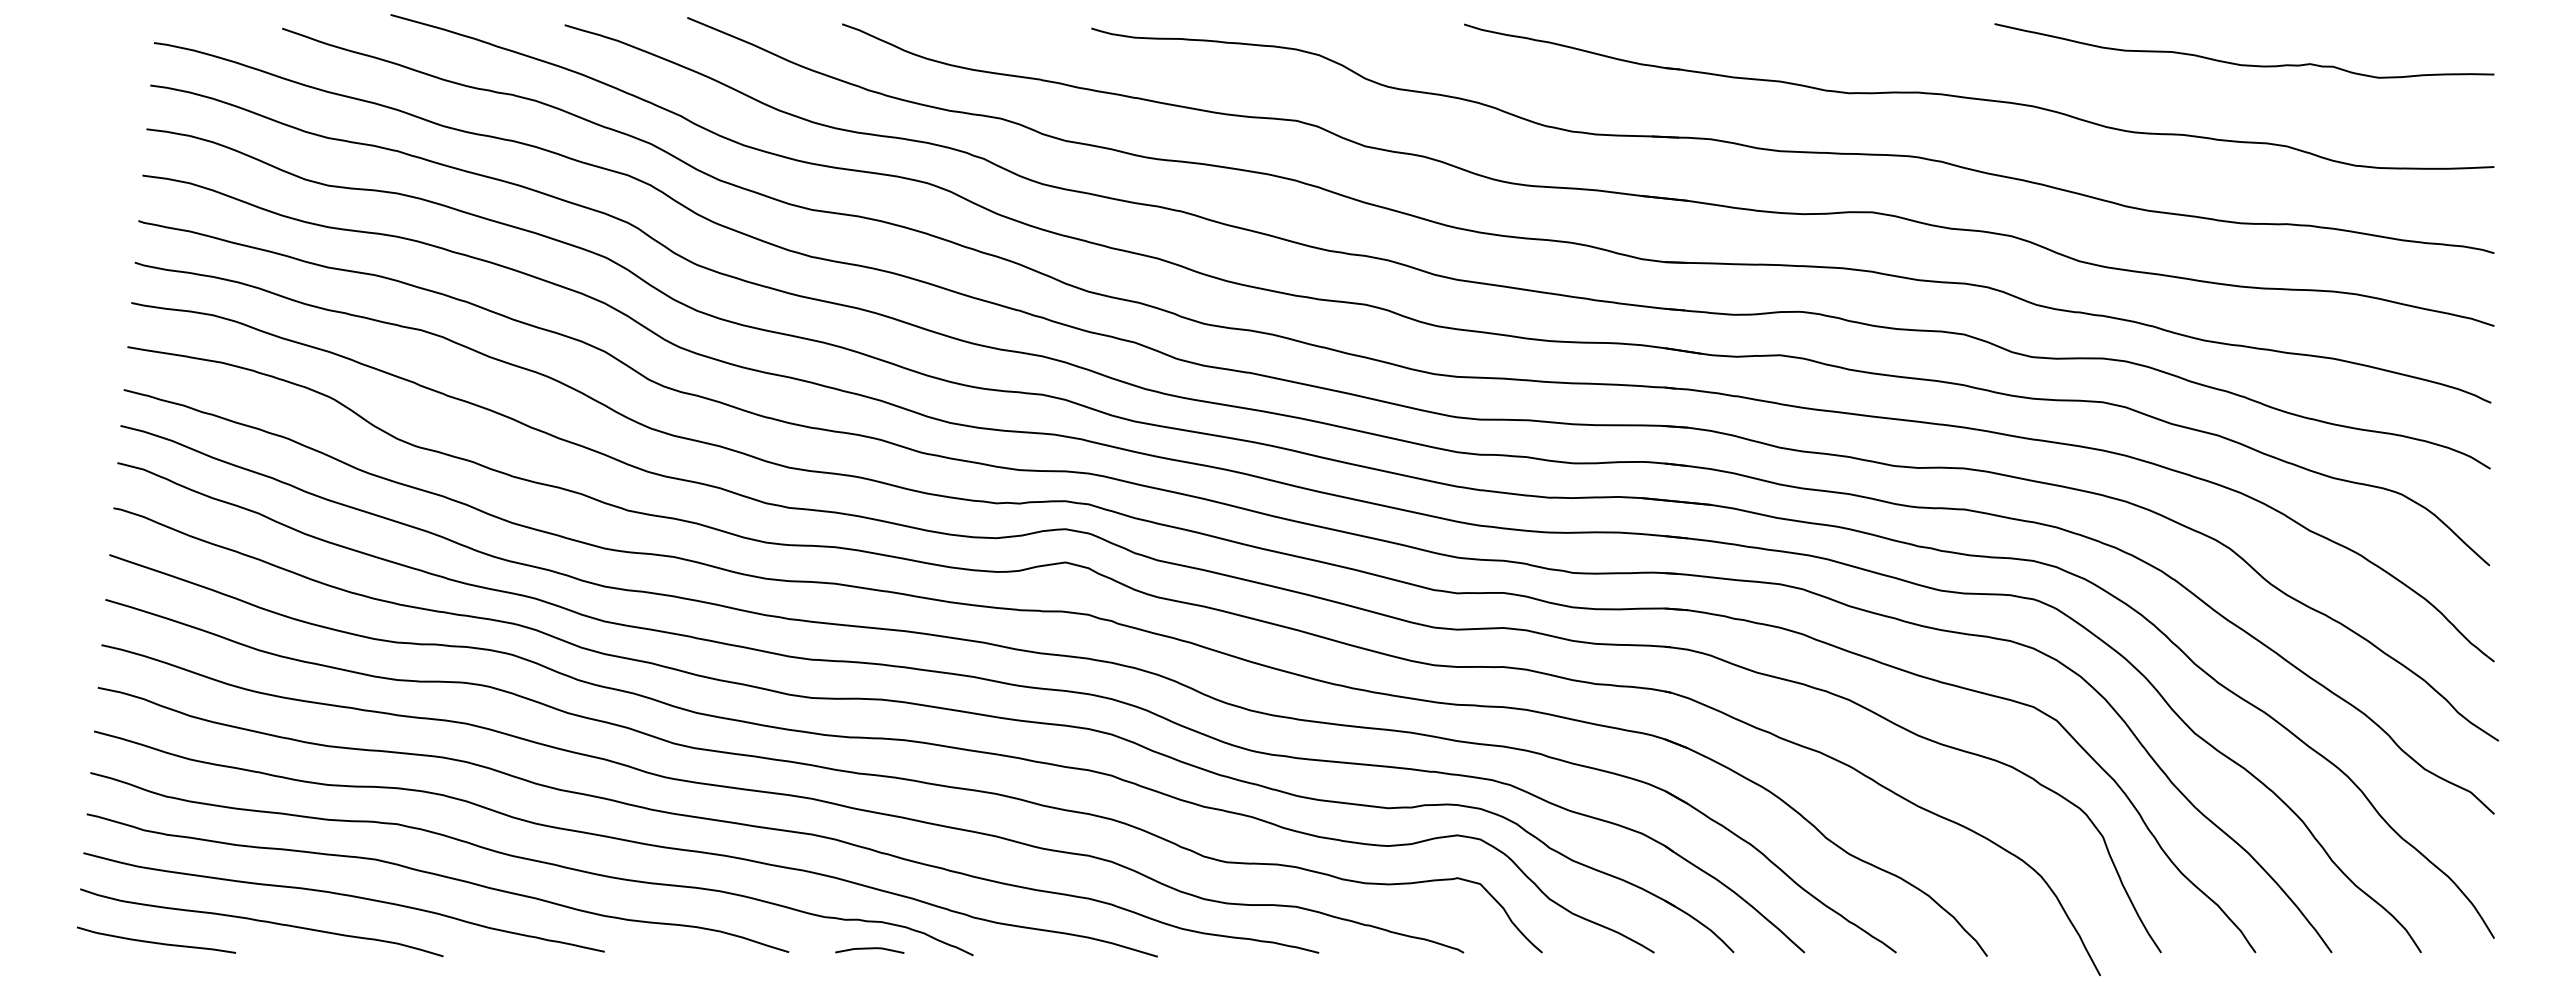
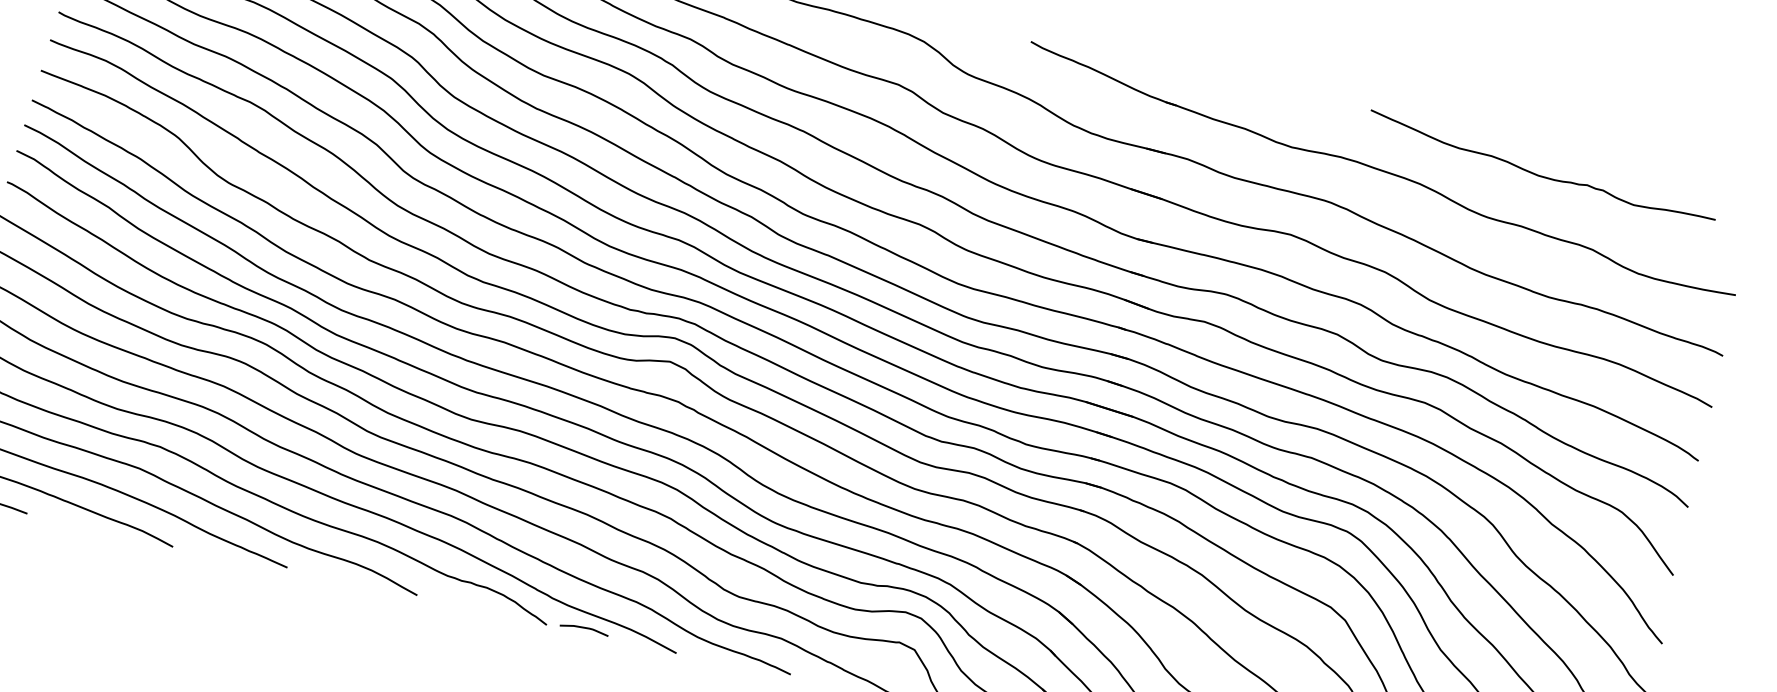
curve: (2244, 64) -> (1541, 175), moved
curve: (869, 949) -> (584, 628), moved

